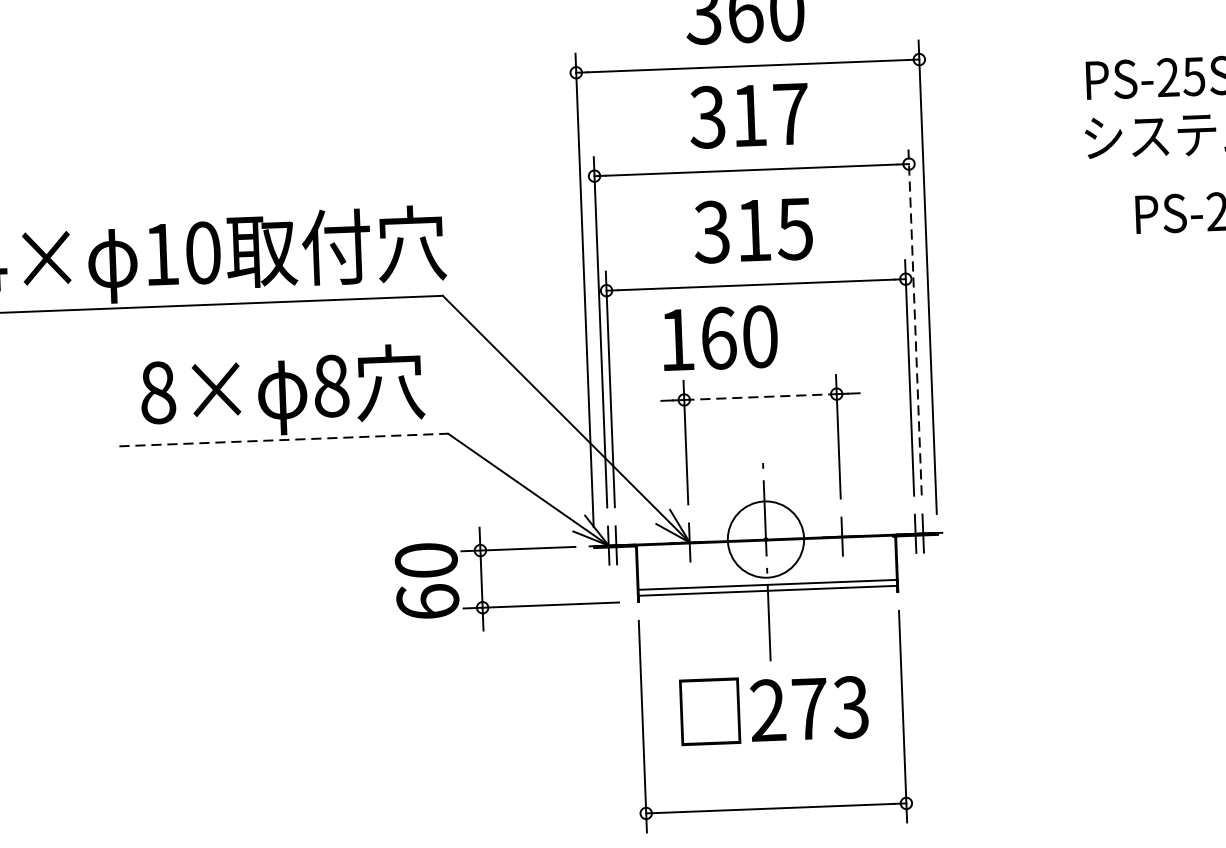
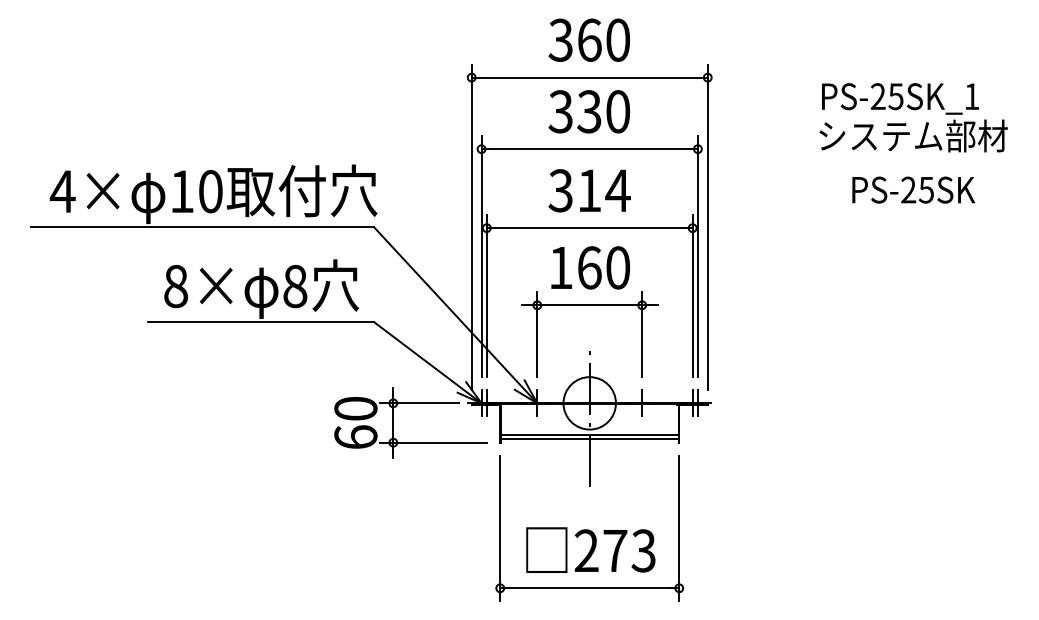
text: (769, 114) -> (603, 111), 317 -> 330
text: (794, 228) -> (617, 190), 315 -> 314
line: (914, 320) -> (697, 256), dashed -> solid
text: (720, 337) -> (590, 267), moved
line: (761, 397) -> (590, 305), dashed -> solid
line: (284, 440) -> (261, 322), dashed -> solid
text: (773, 708) -> (590, 549), moved

